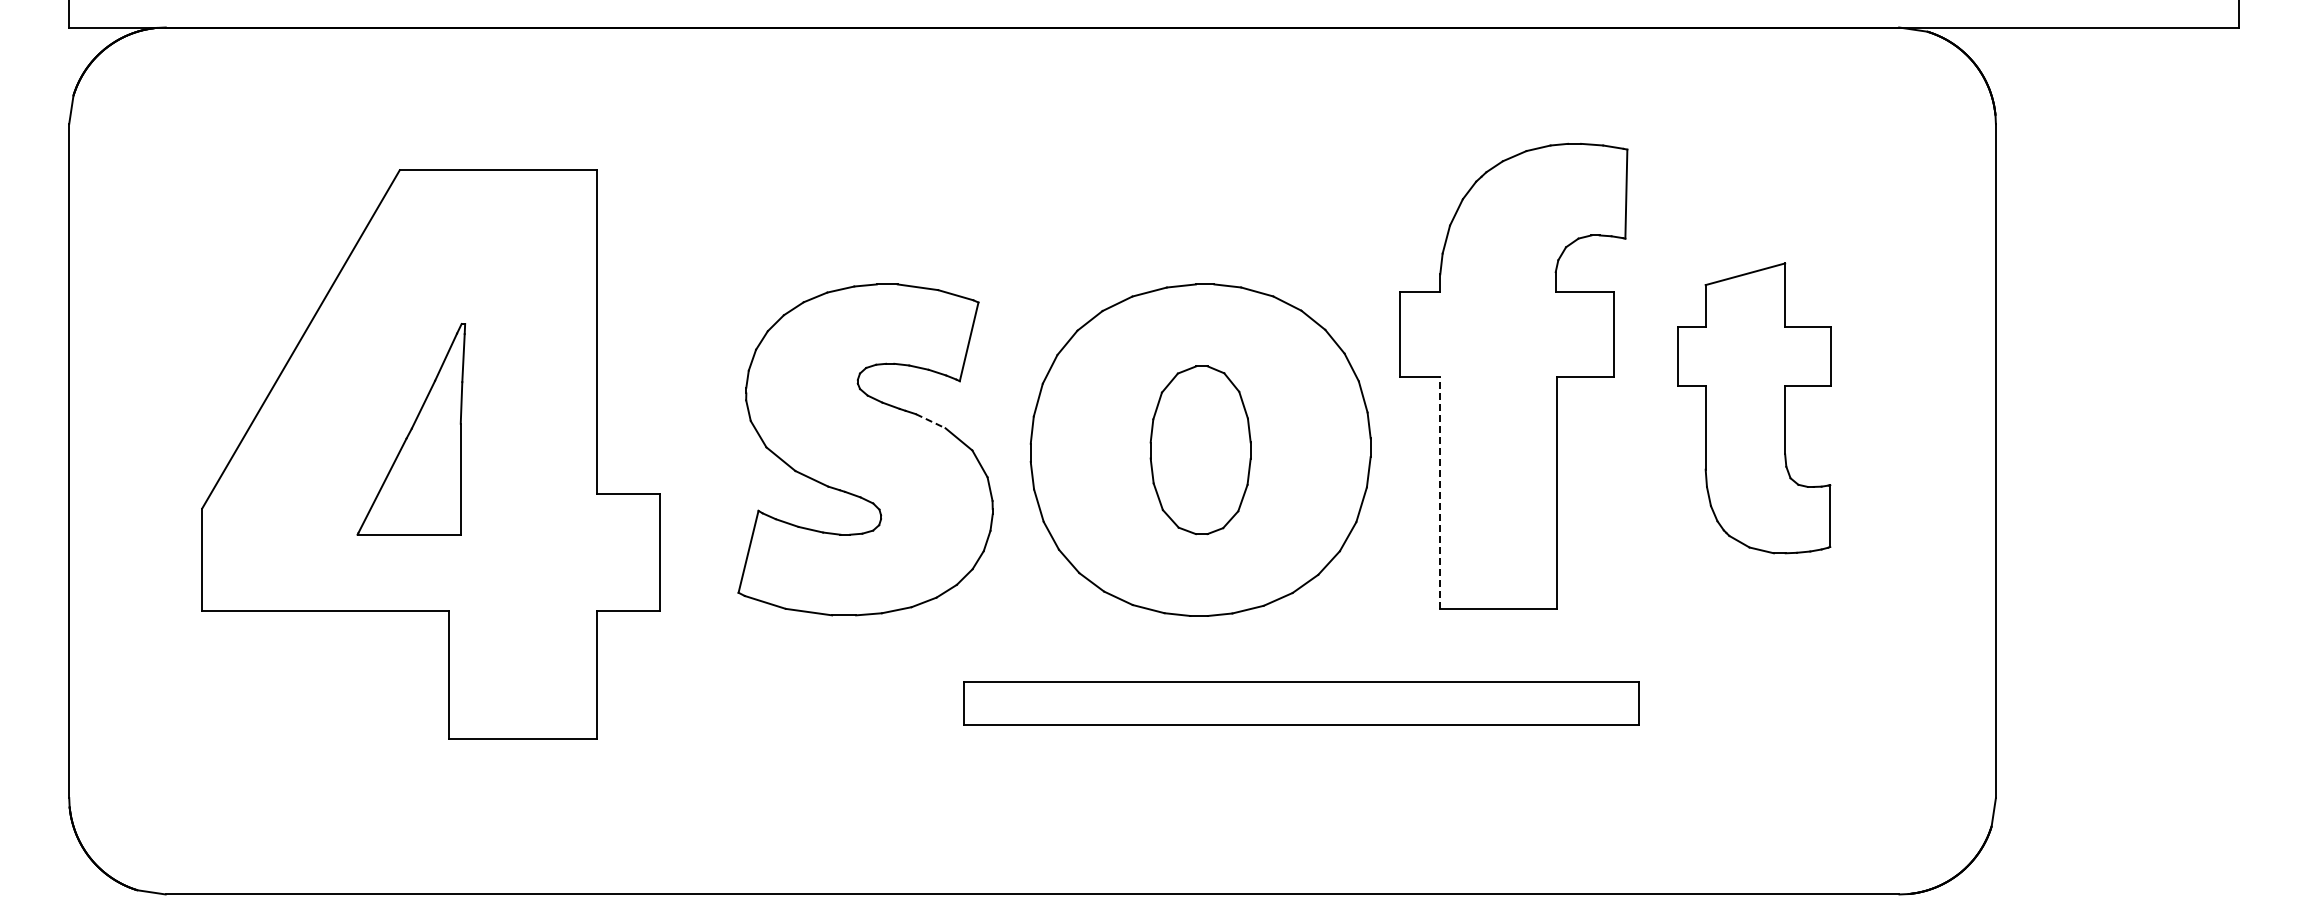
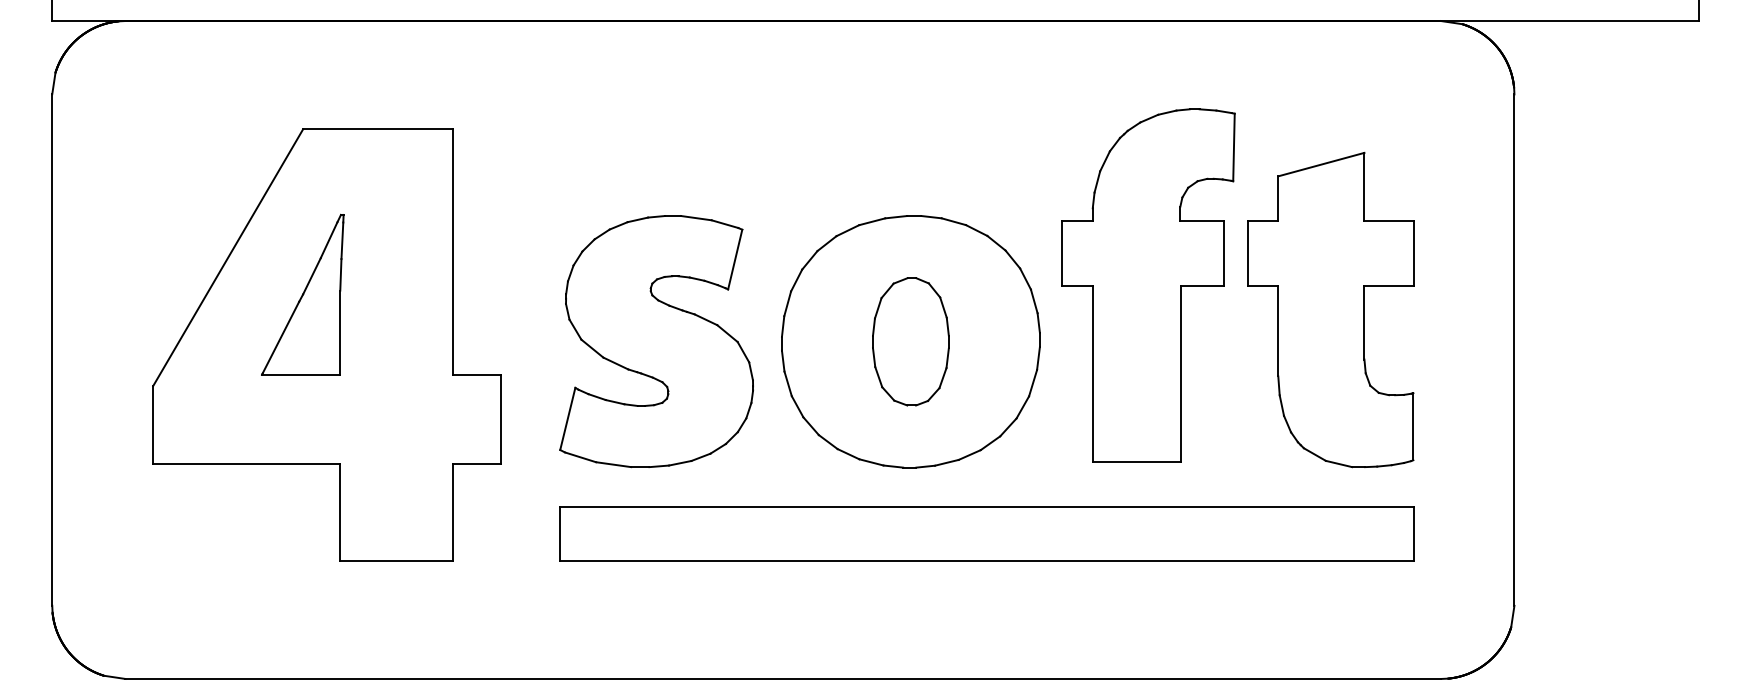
part: (1754, 408) -> (1331, 310), size x1.43
line: (931, 421) -> (706, 320), dashed -> solid
part: (411, 429) -> (302, 294), moved
line: (1440, 492) -> (1092, 373), dashed -> solid
part: (1301, 703) -> (987, 534), size x1.67

